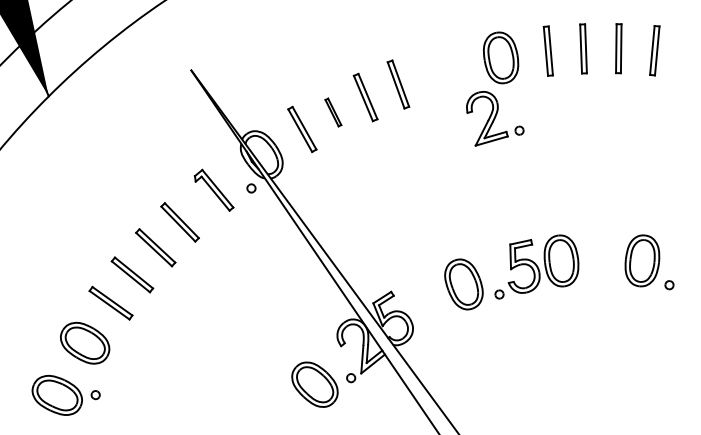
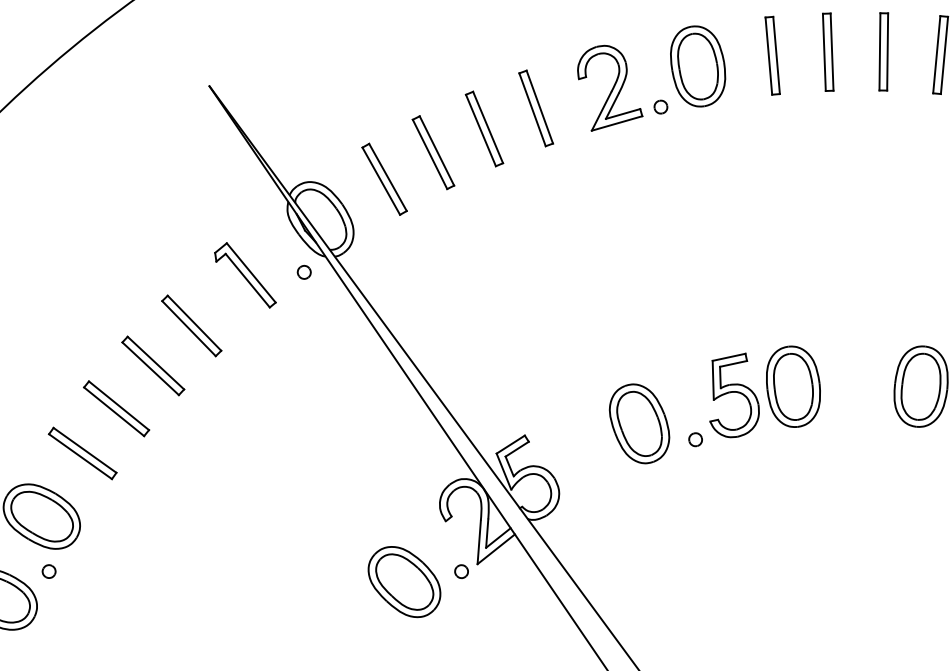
part: (333, 112) -> (433, 152), size x1.67
part: (495, 118) -> (623, 87), moved
part: (95, 395) -> (48, 572), moved

